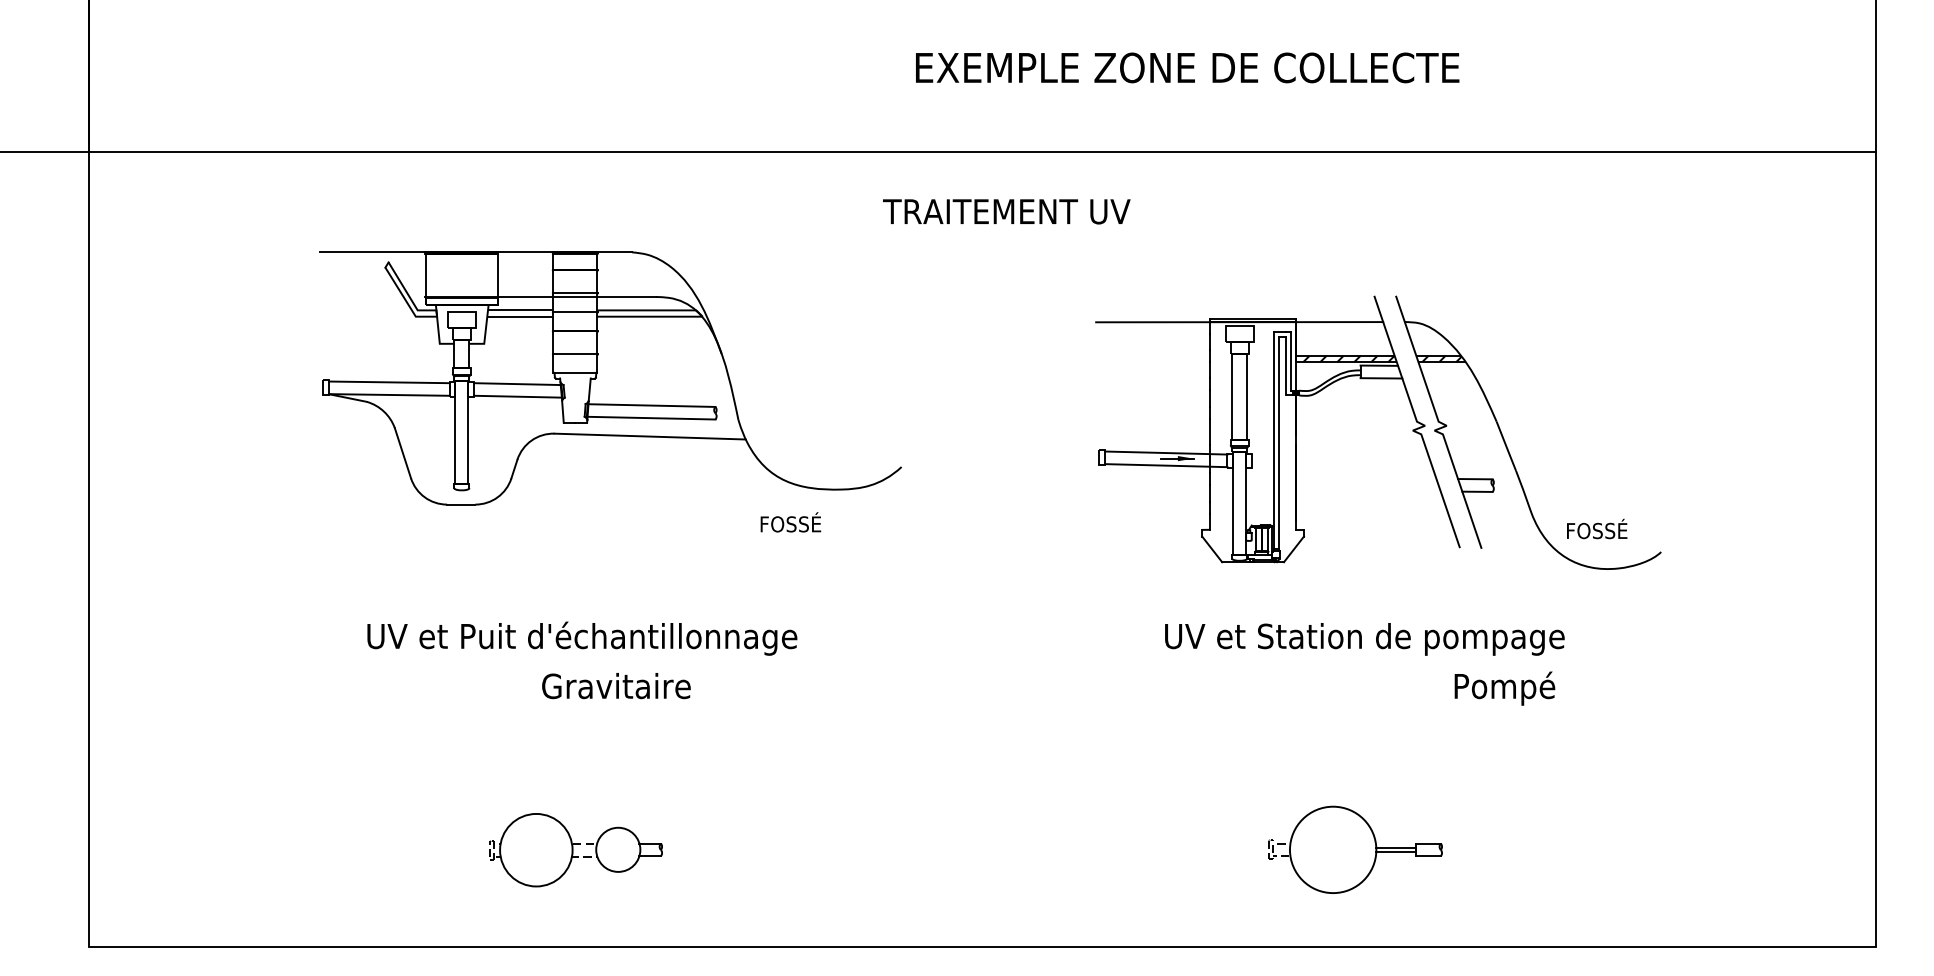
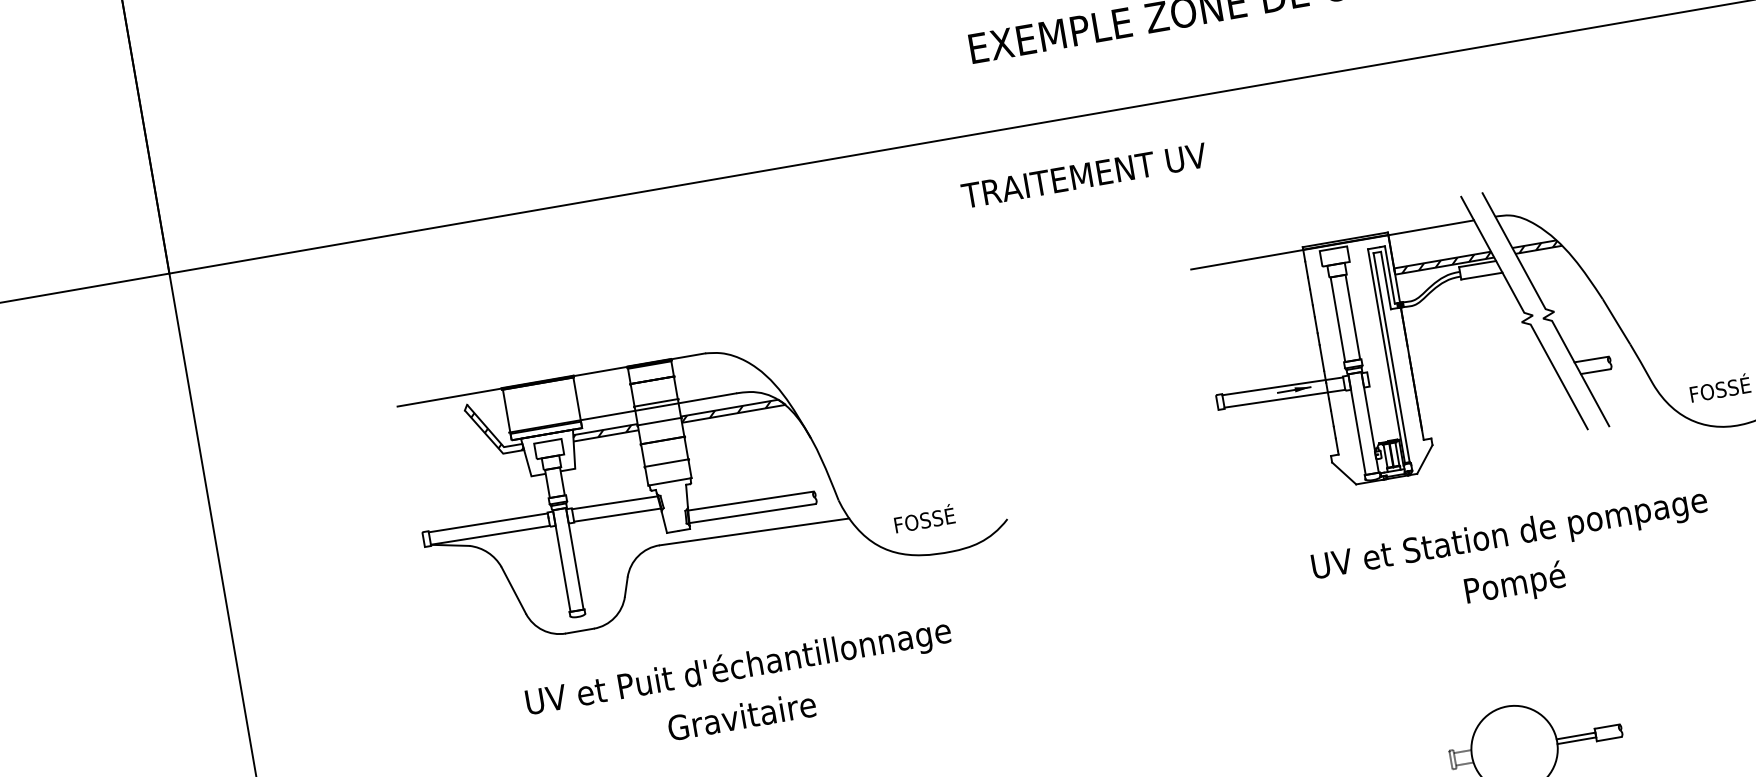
part: (610, 378) -> (705, 481), moved
text: (616, 686) -> (742, 716), moved
text: (1504, 688) -> (1515, 585), moved

